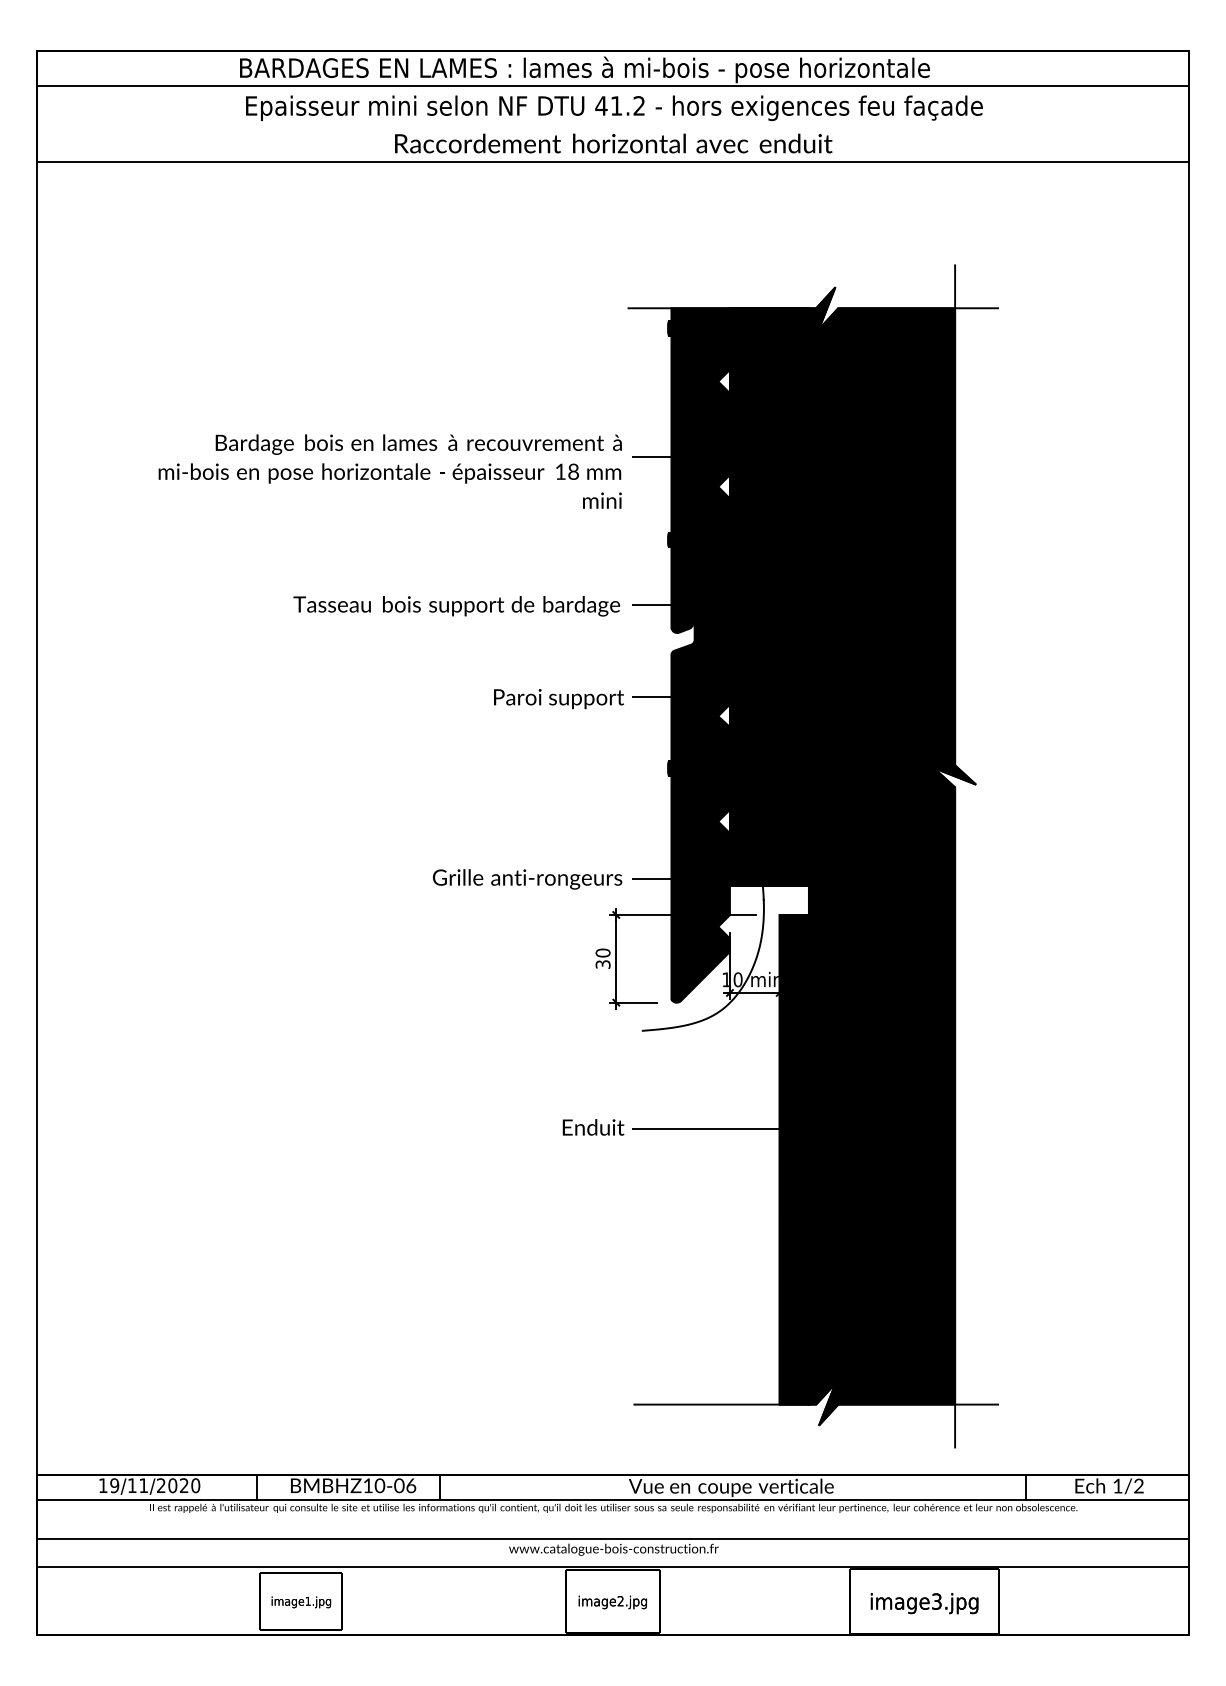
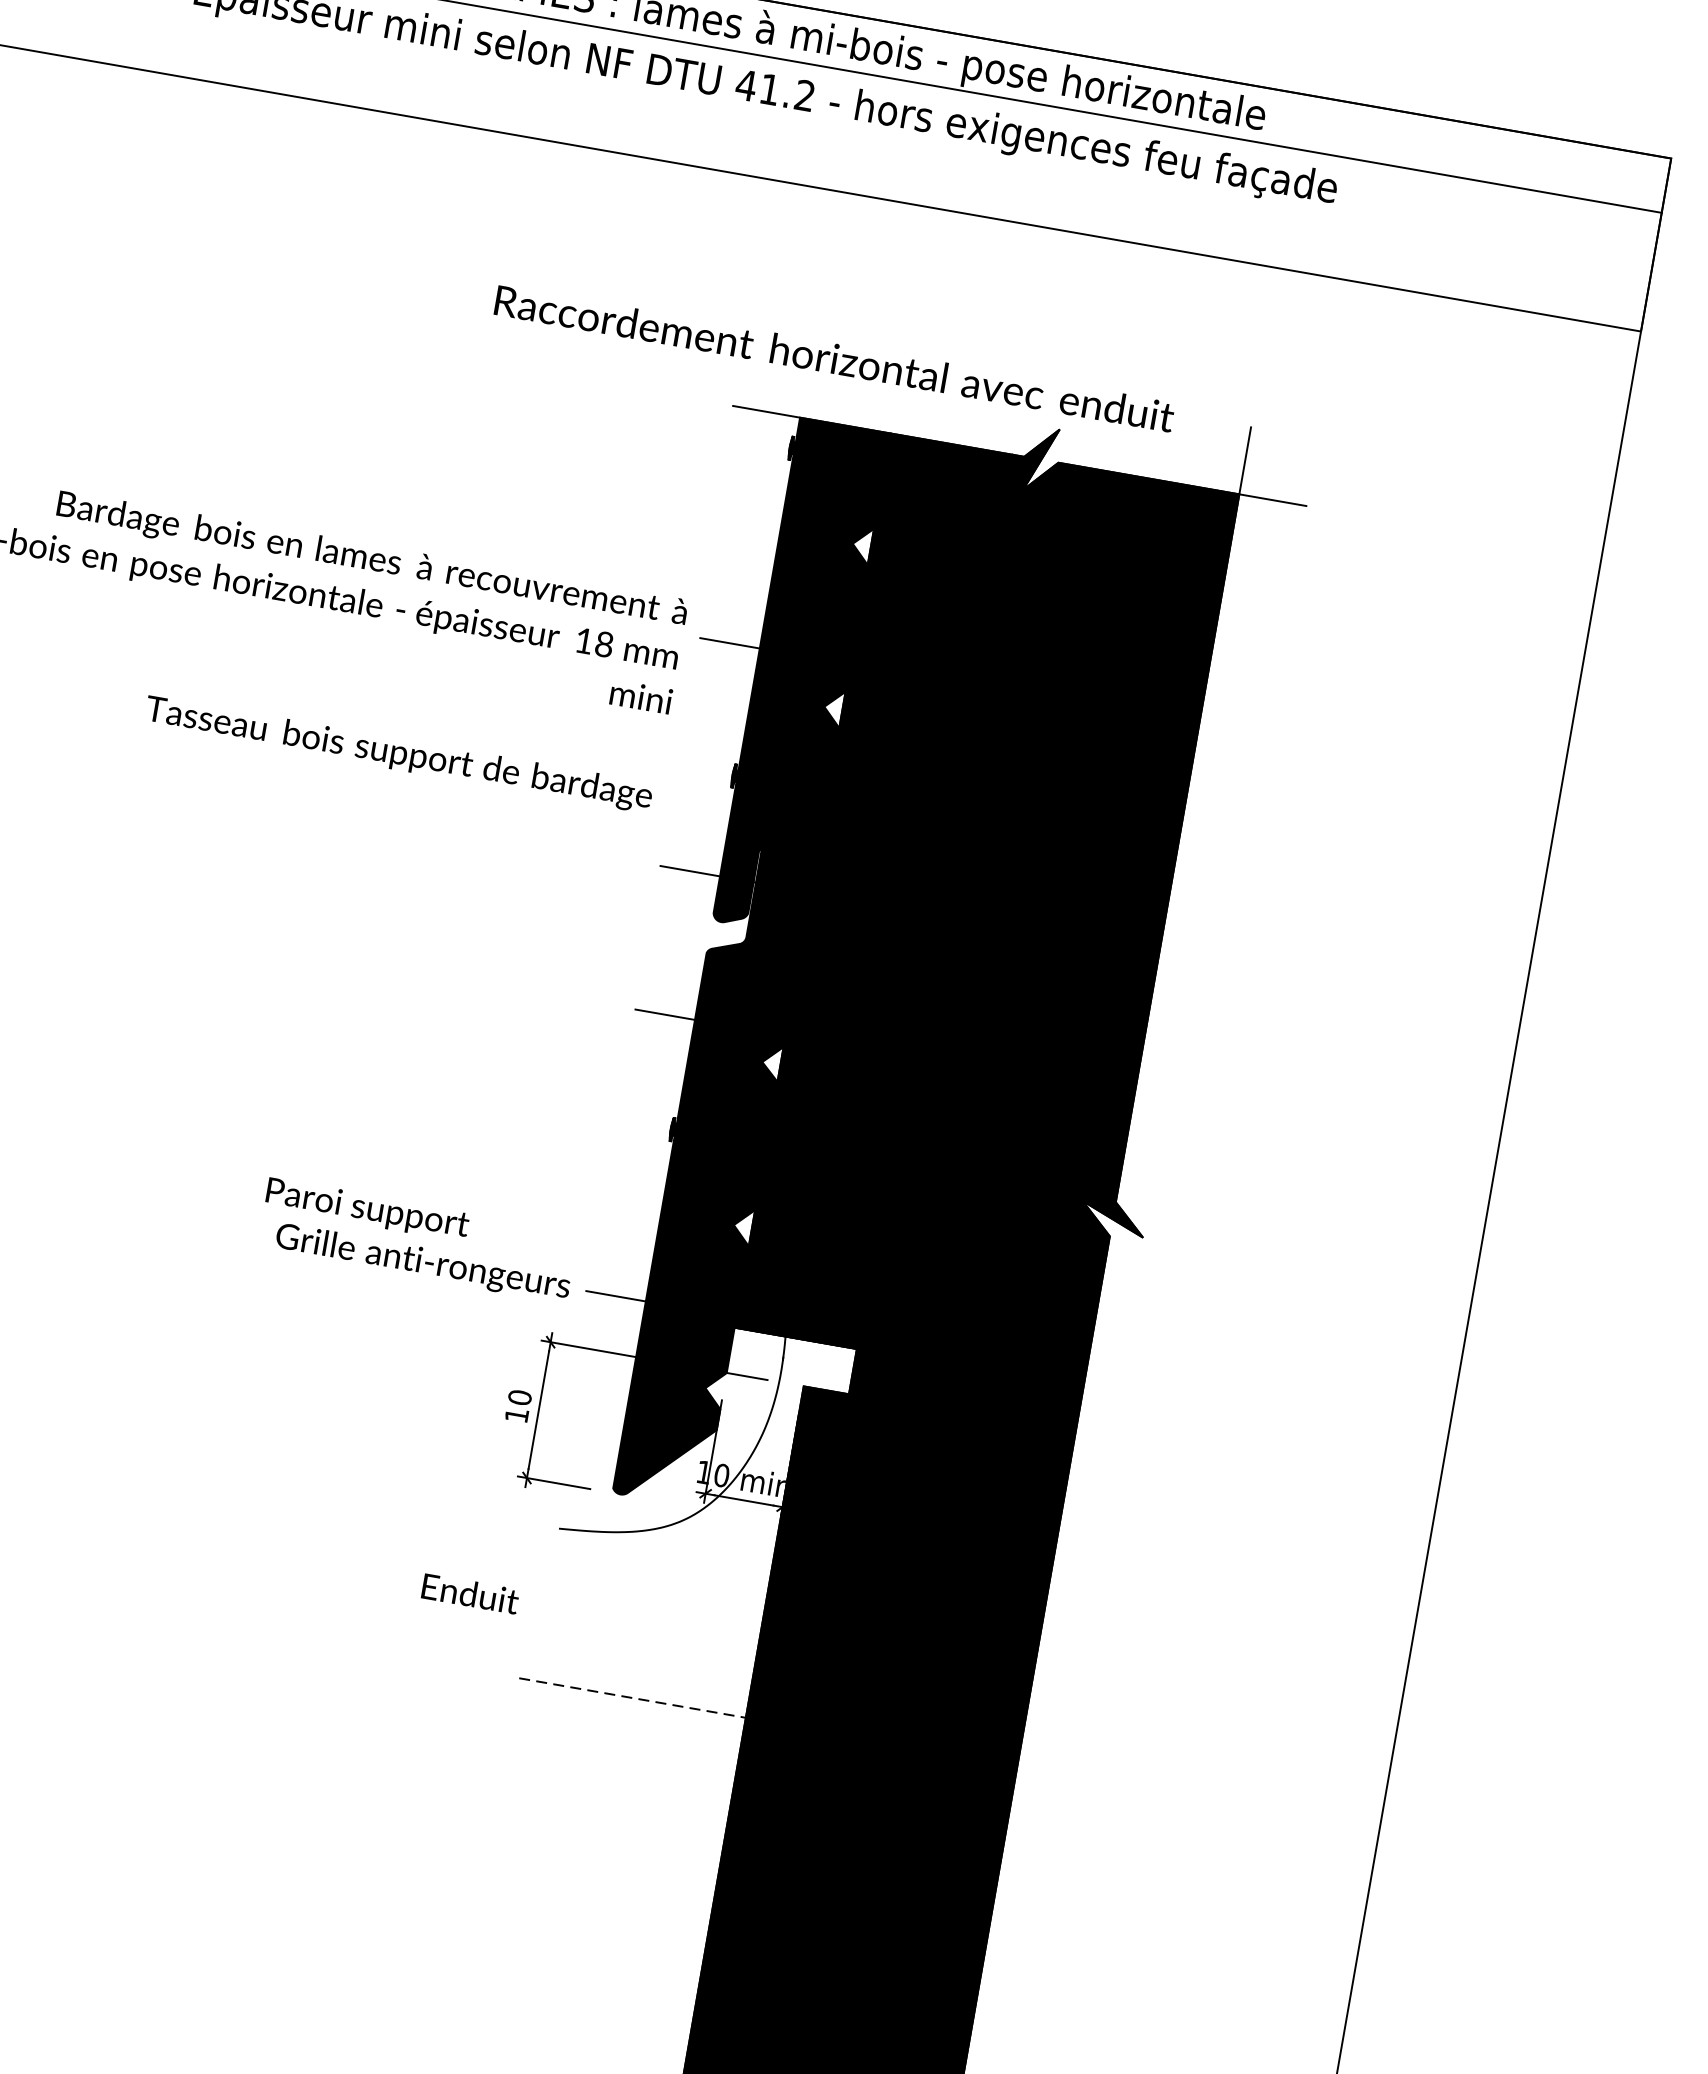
text: (613, 143) -> (834, 358), moved
text: (456, 606) -> (398, 754), moved
text: (558, 699) -> (366, 1210), moved
text: (602, 964) -> (515, 1415), 30 -> 10
text: (593, 1127) -> (470, 1593), moved
line: (712, 1129) -> (641, 1700), solid -> dashed

